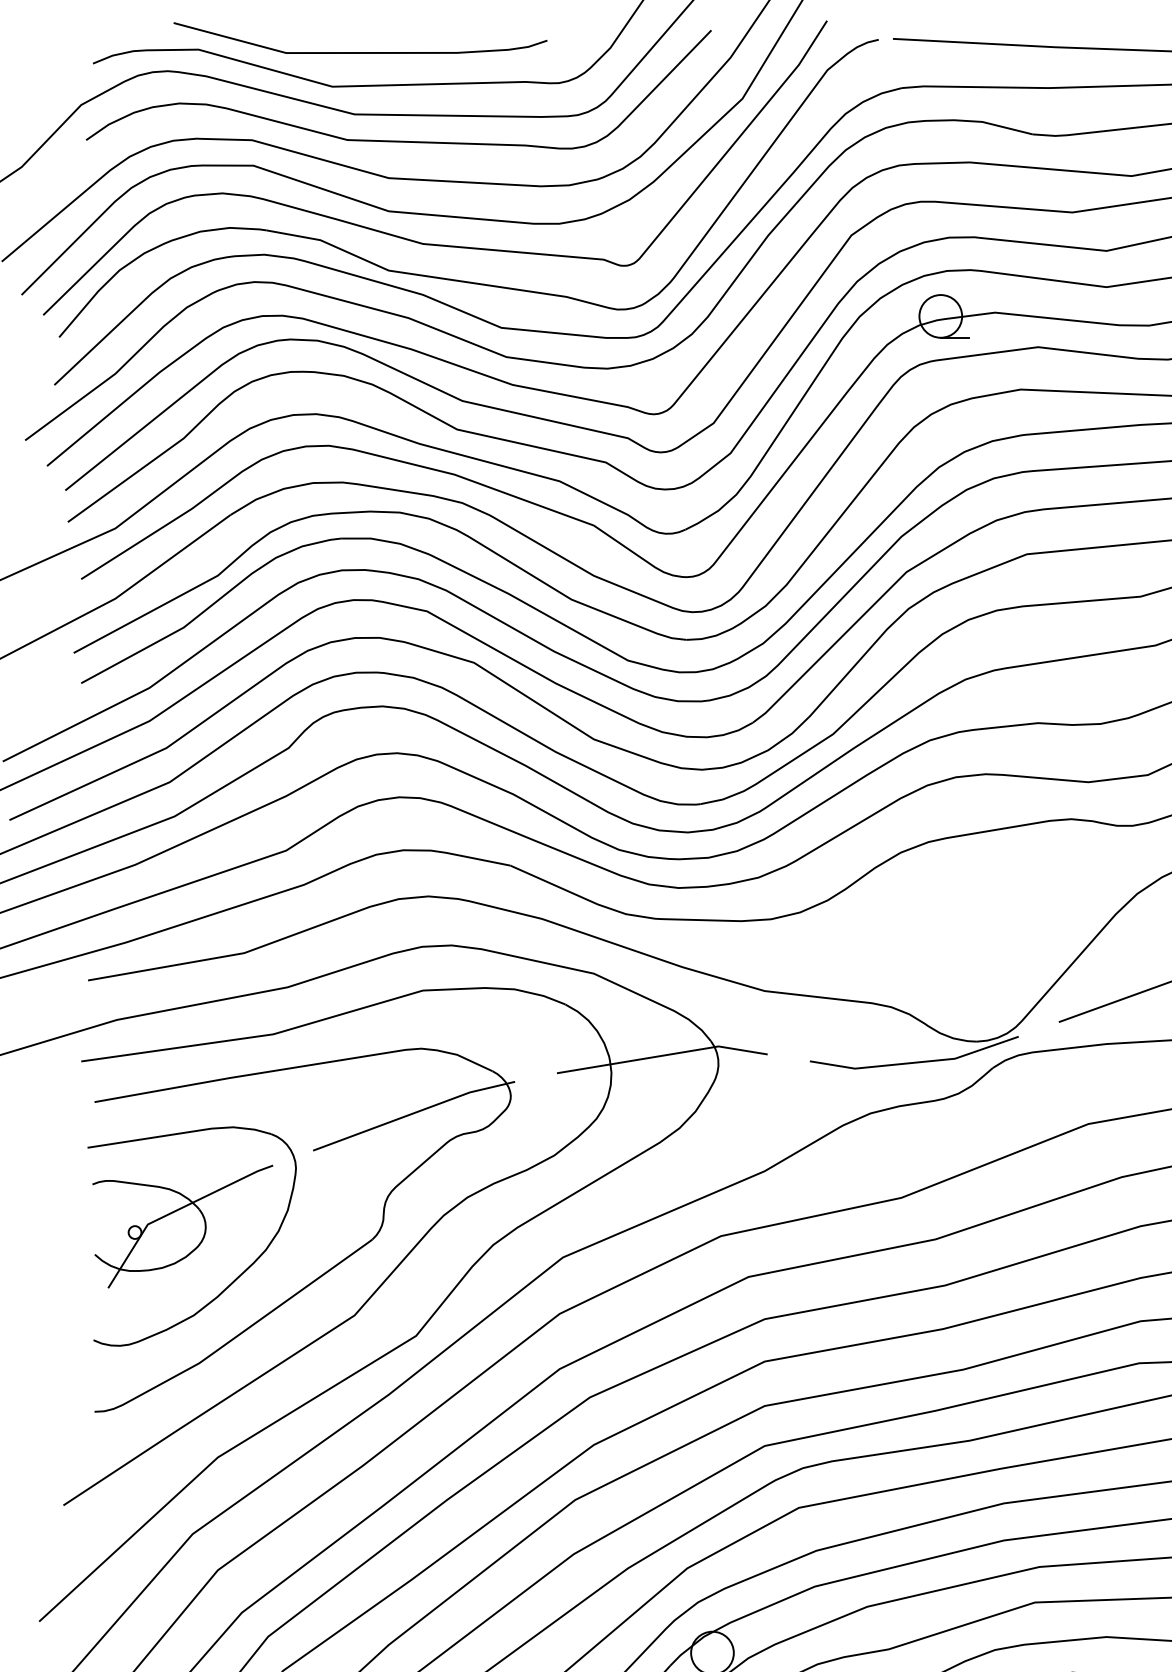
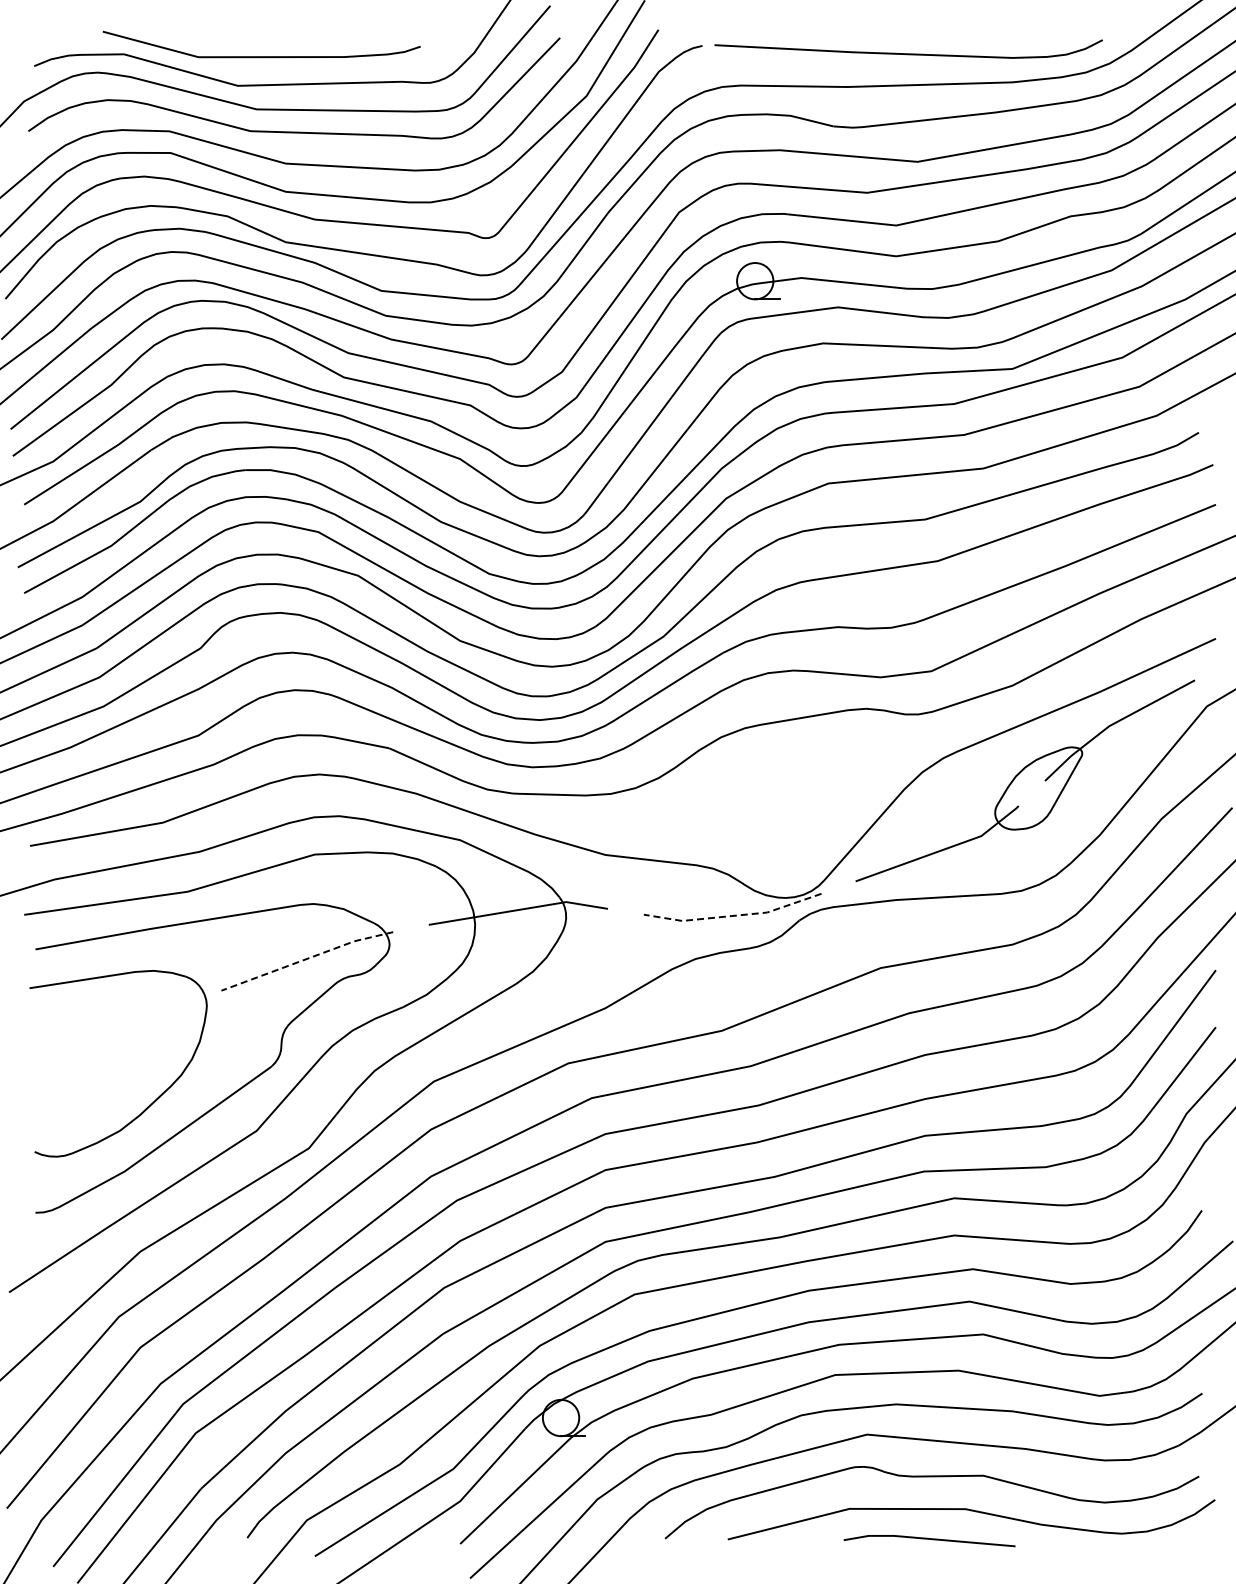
line: (915, 1062) -> (733, 915), solid -> dashed
line: (414, 1112) -> (307, 958), solid -> dashed
part: (182, 1225) -> (110, 1054), removed

